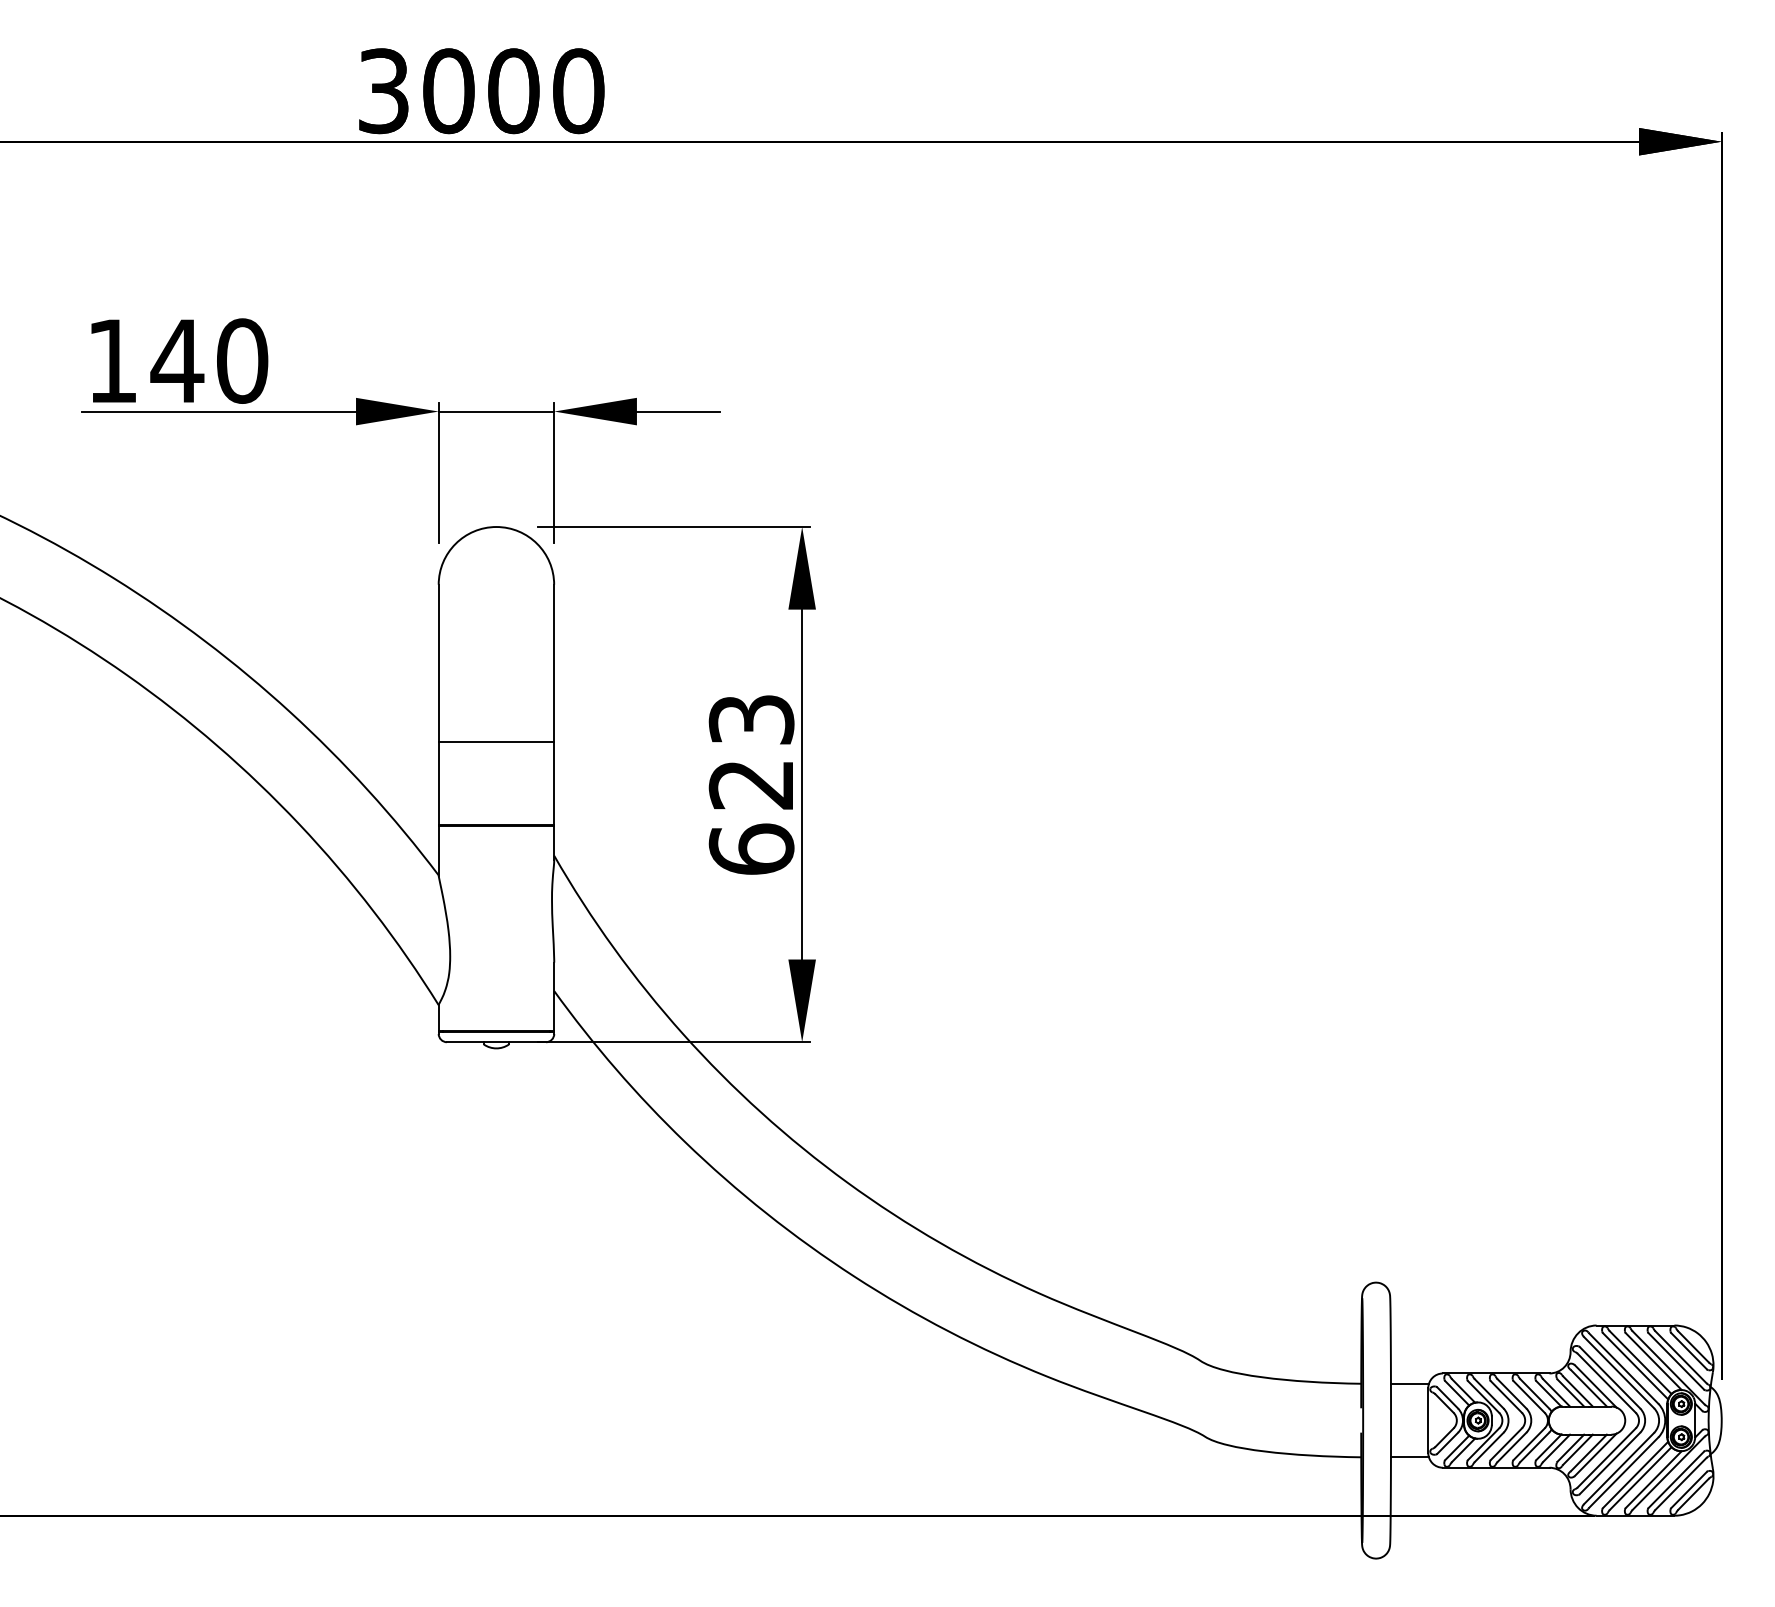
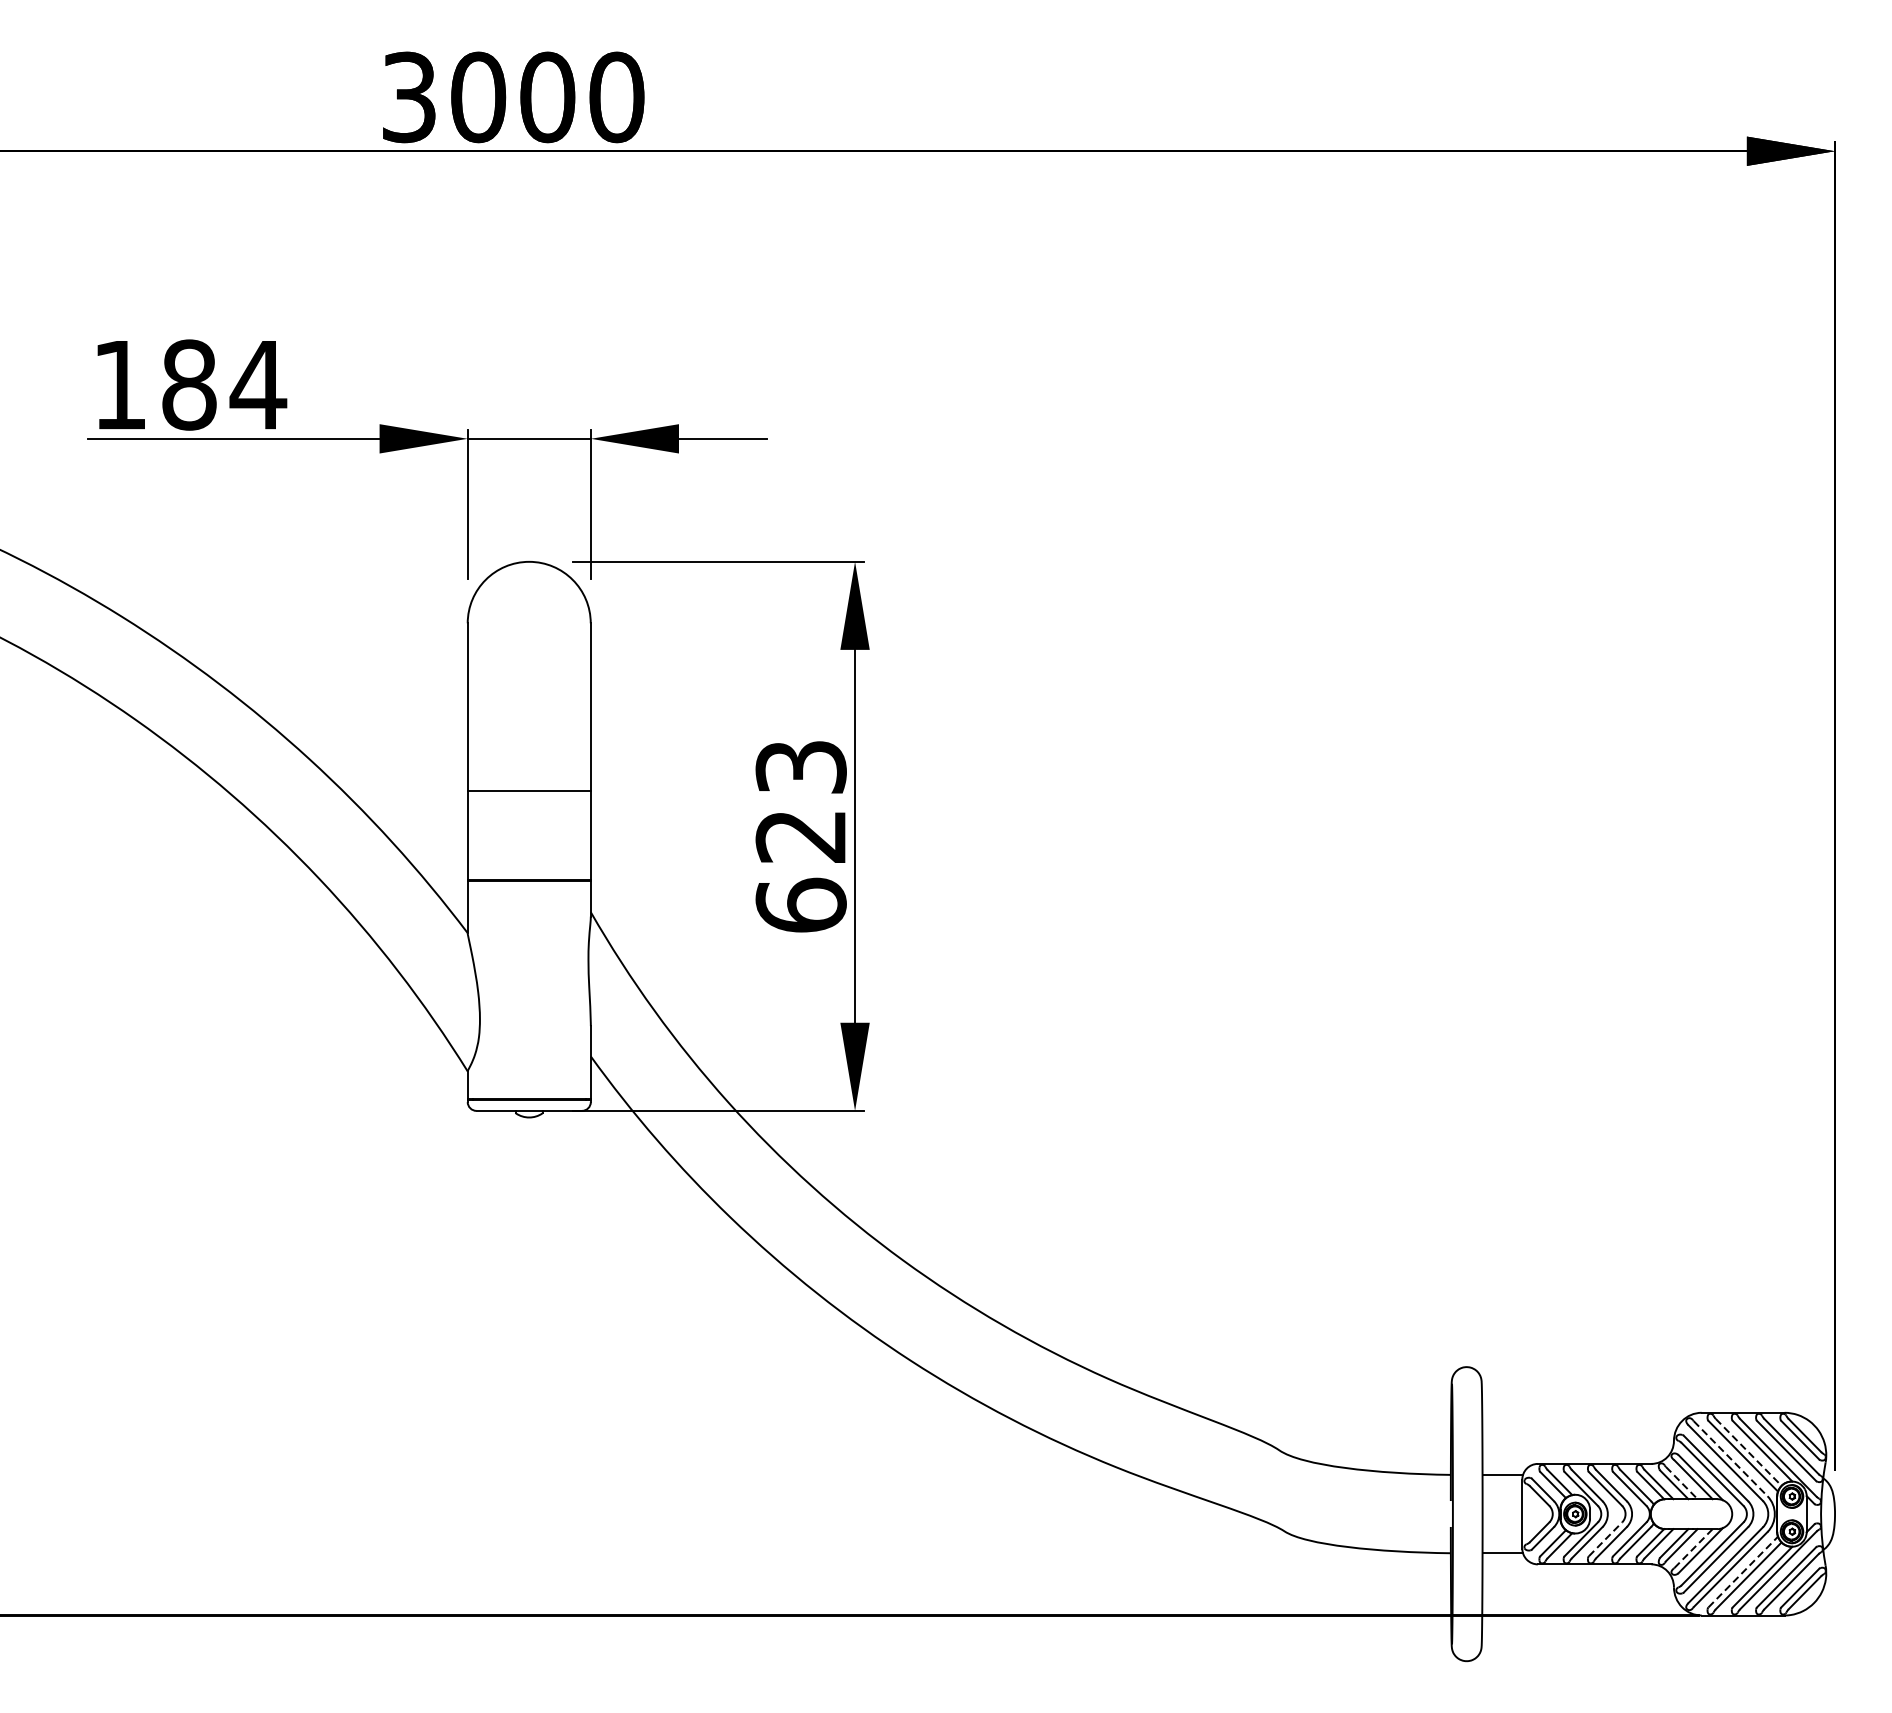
text: (209, 360) -> (223, 384), 140 -> 184
line: (1640, 1362) -> (1748, 1452), solid -> dashed
line: (1624, 1368) -> (1731, 1458), solid -> dashed
line: (1578, 1391) -> (1682, 1483), solid -> dashed
line: (1506, 1443) -> (1605, 1538), solid -> dashed
line: (1588, 1452) -> (1693, 1548), solid -> dashed
line: (1635, 1474) -> (1743, 1571), solid -> dashed

